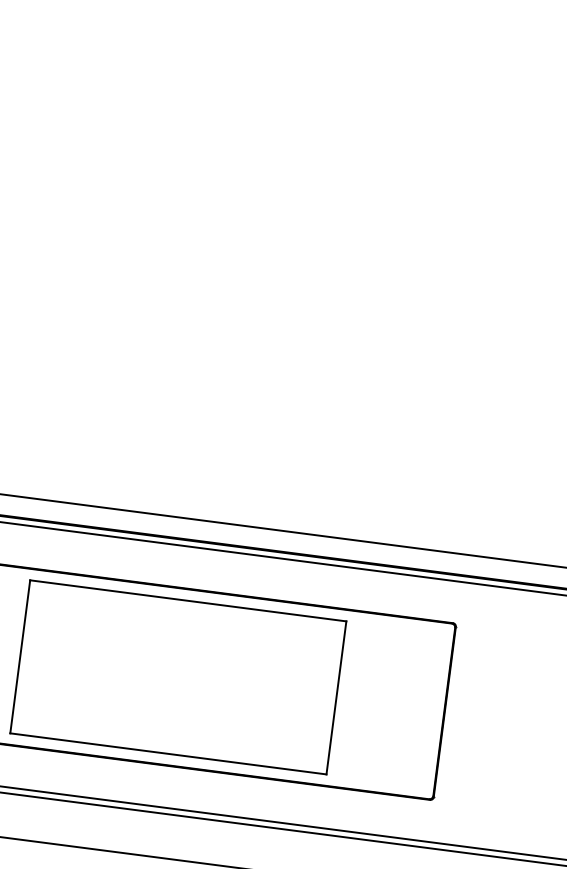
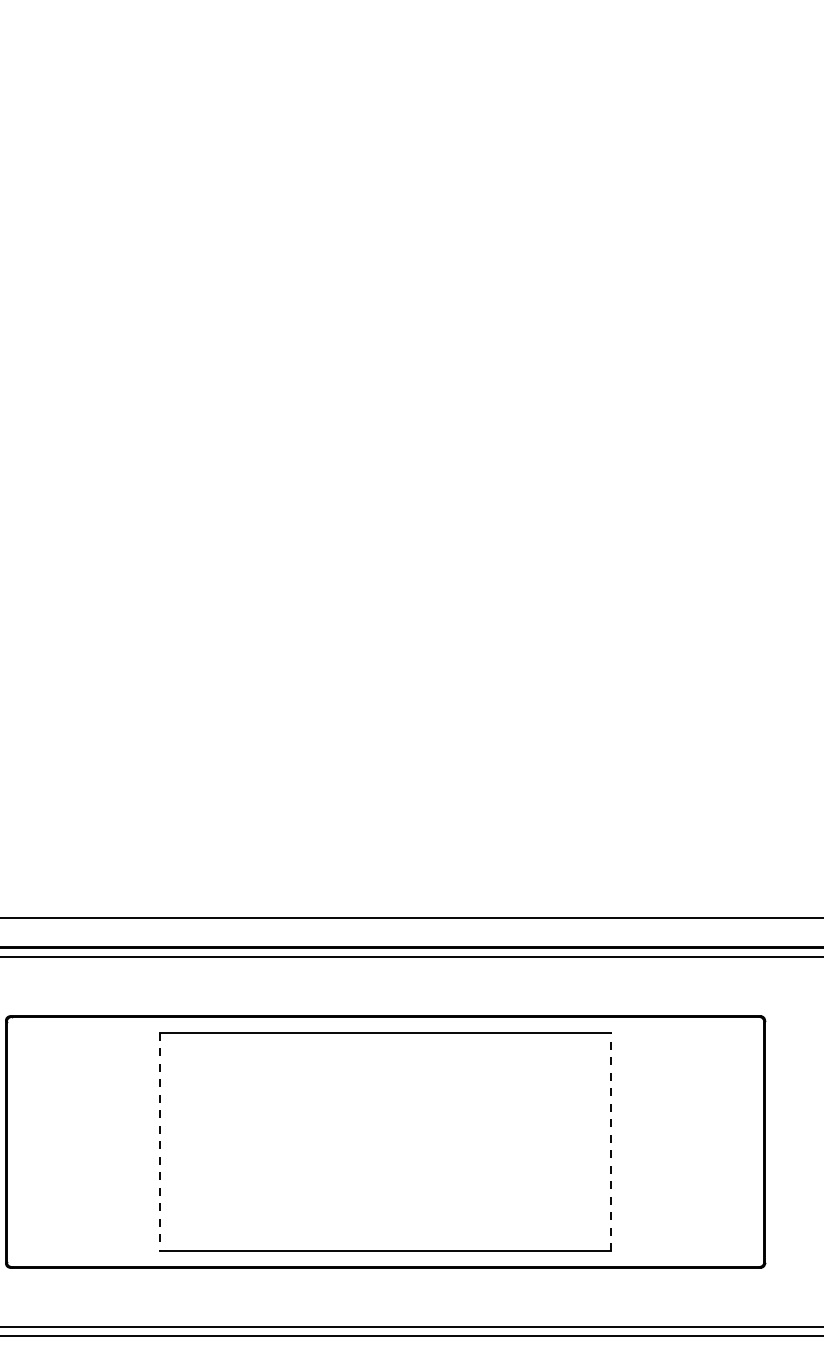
line: (20, 657) -> (160, 1142), solid -> dashed
line: (336, 697) -> (610, 1141), solid -> dashed

